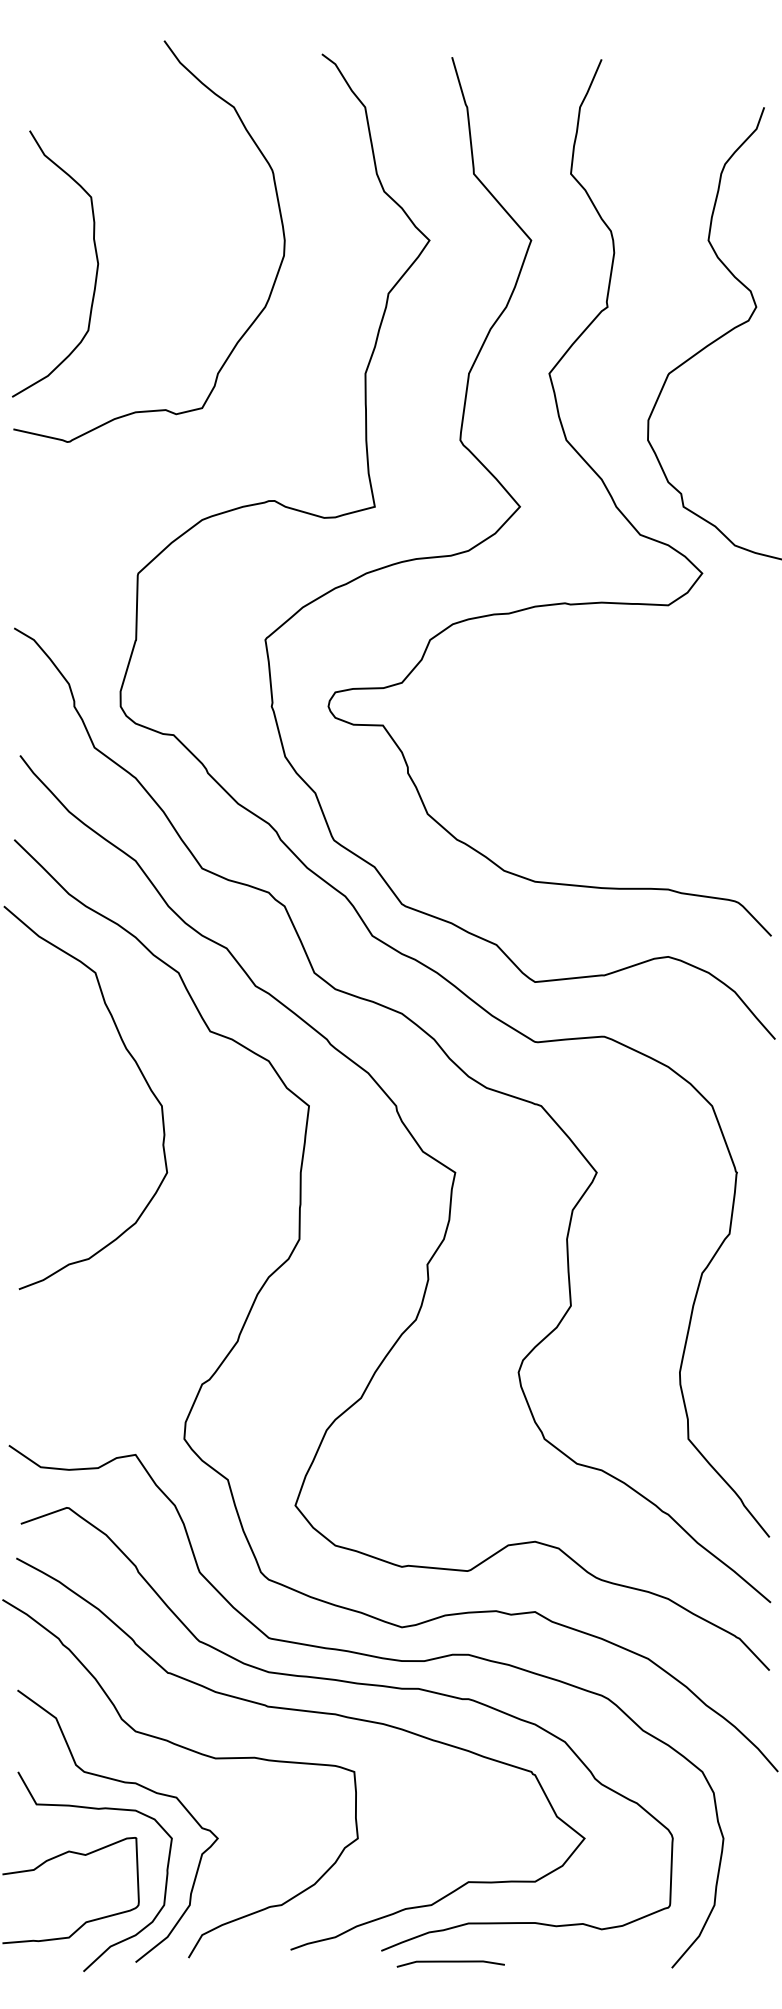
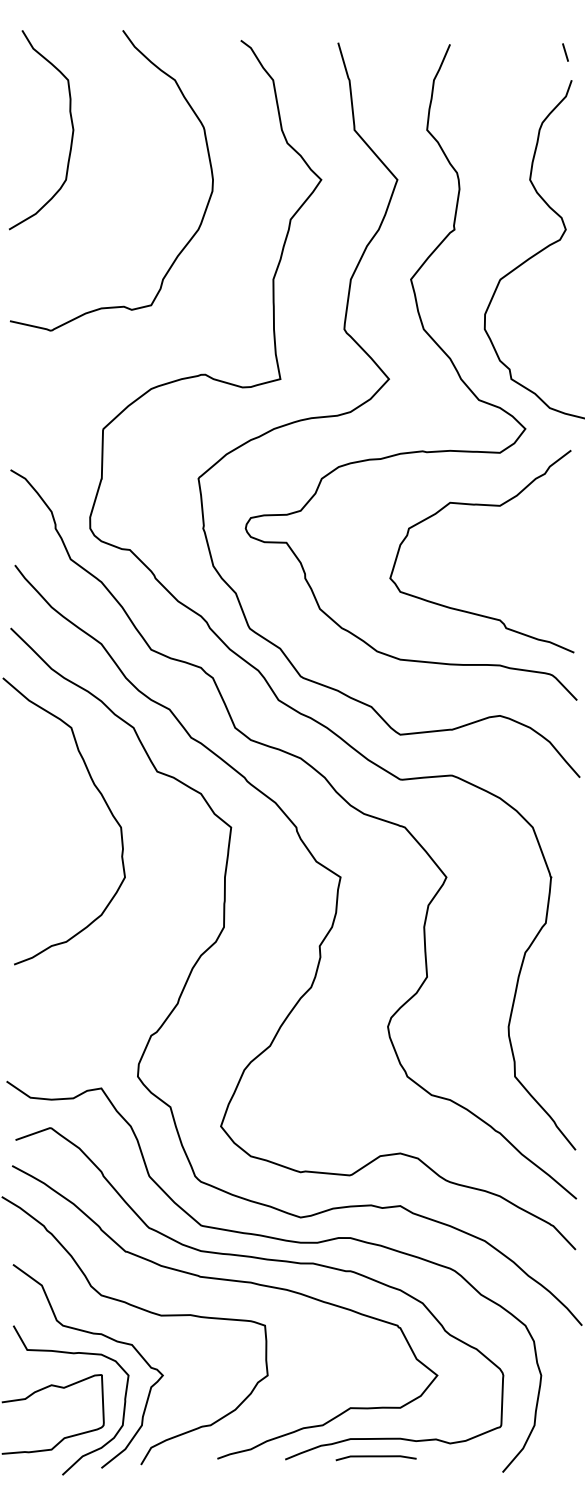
line: (755, 70) -> (565, 52), added
curve: (95, 255) -> (71, 123), moved
curve: (650, 676) -> (486, 506), added
curve: (450, 1962) -> (375, 1457), moved

